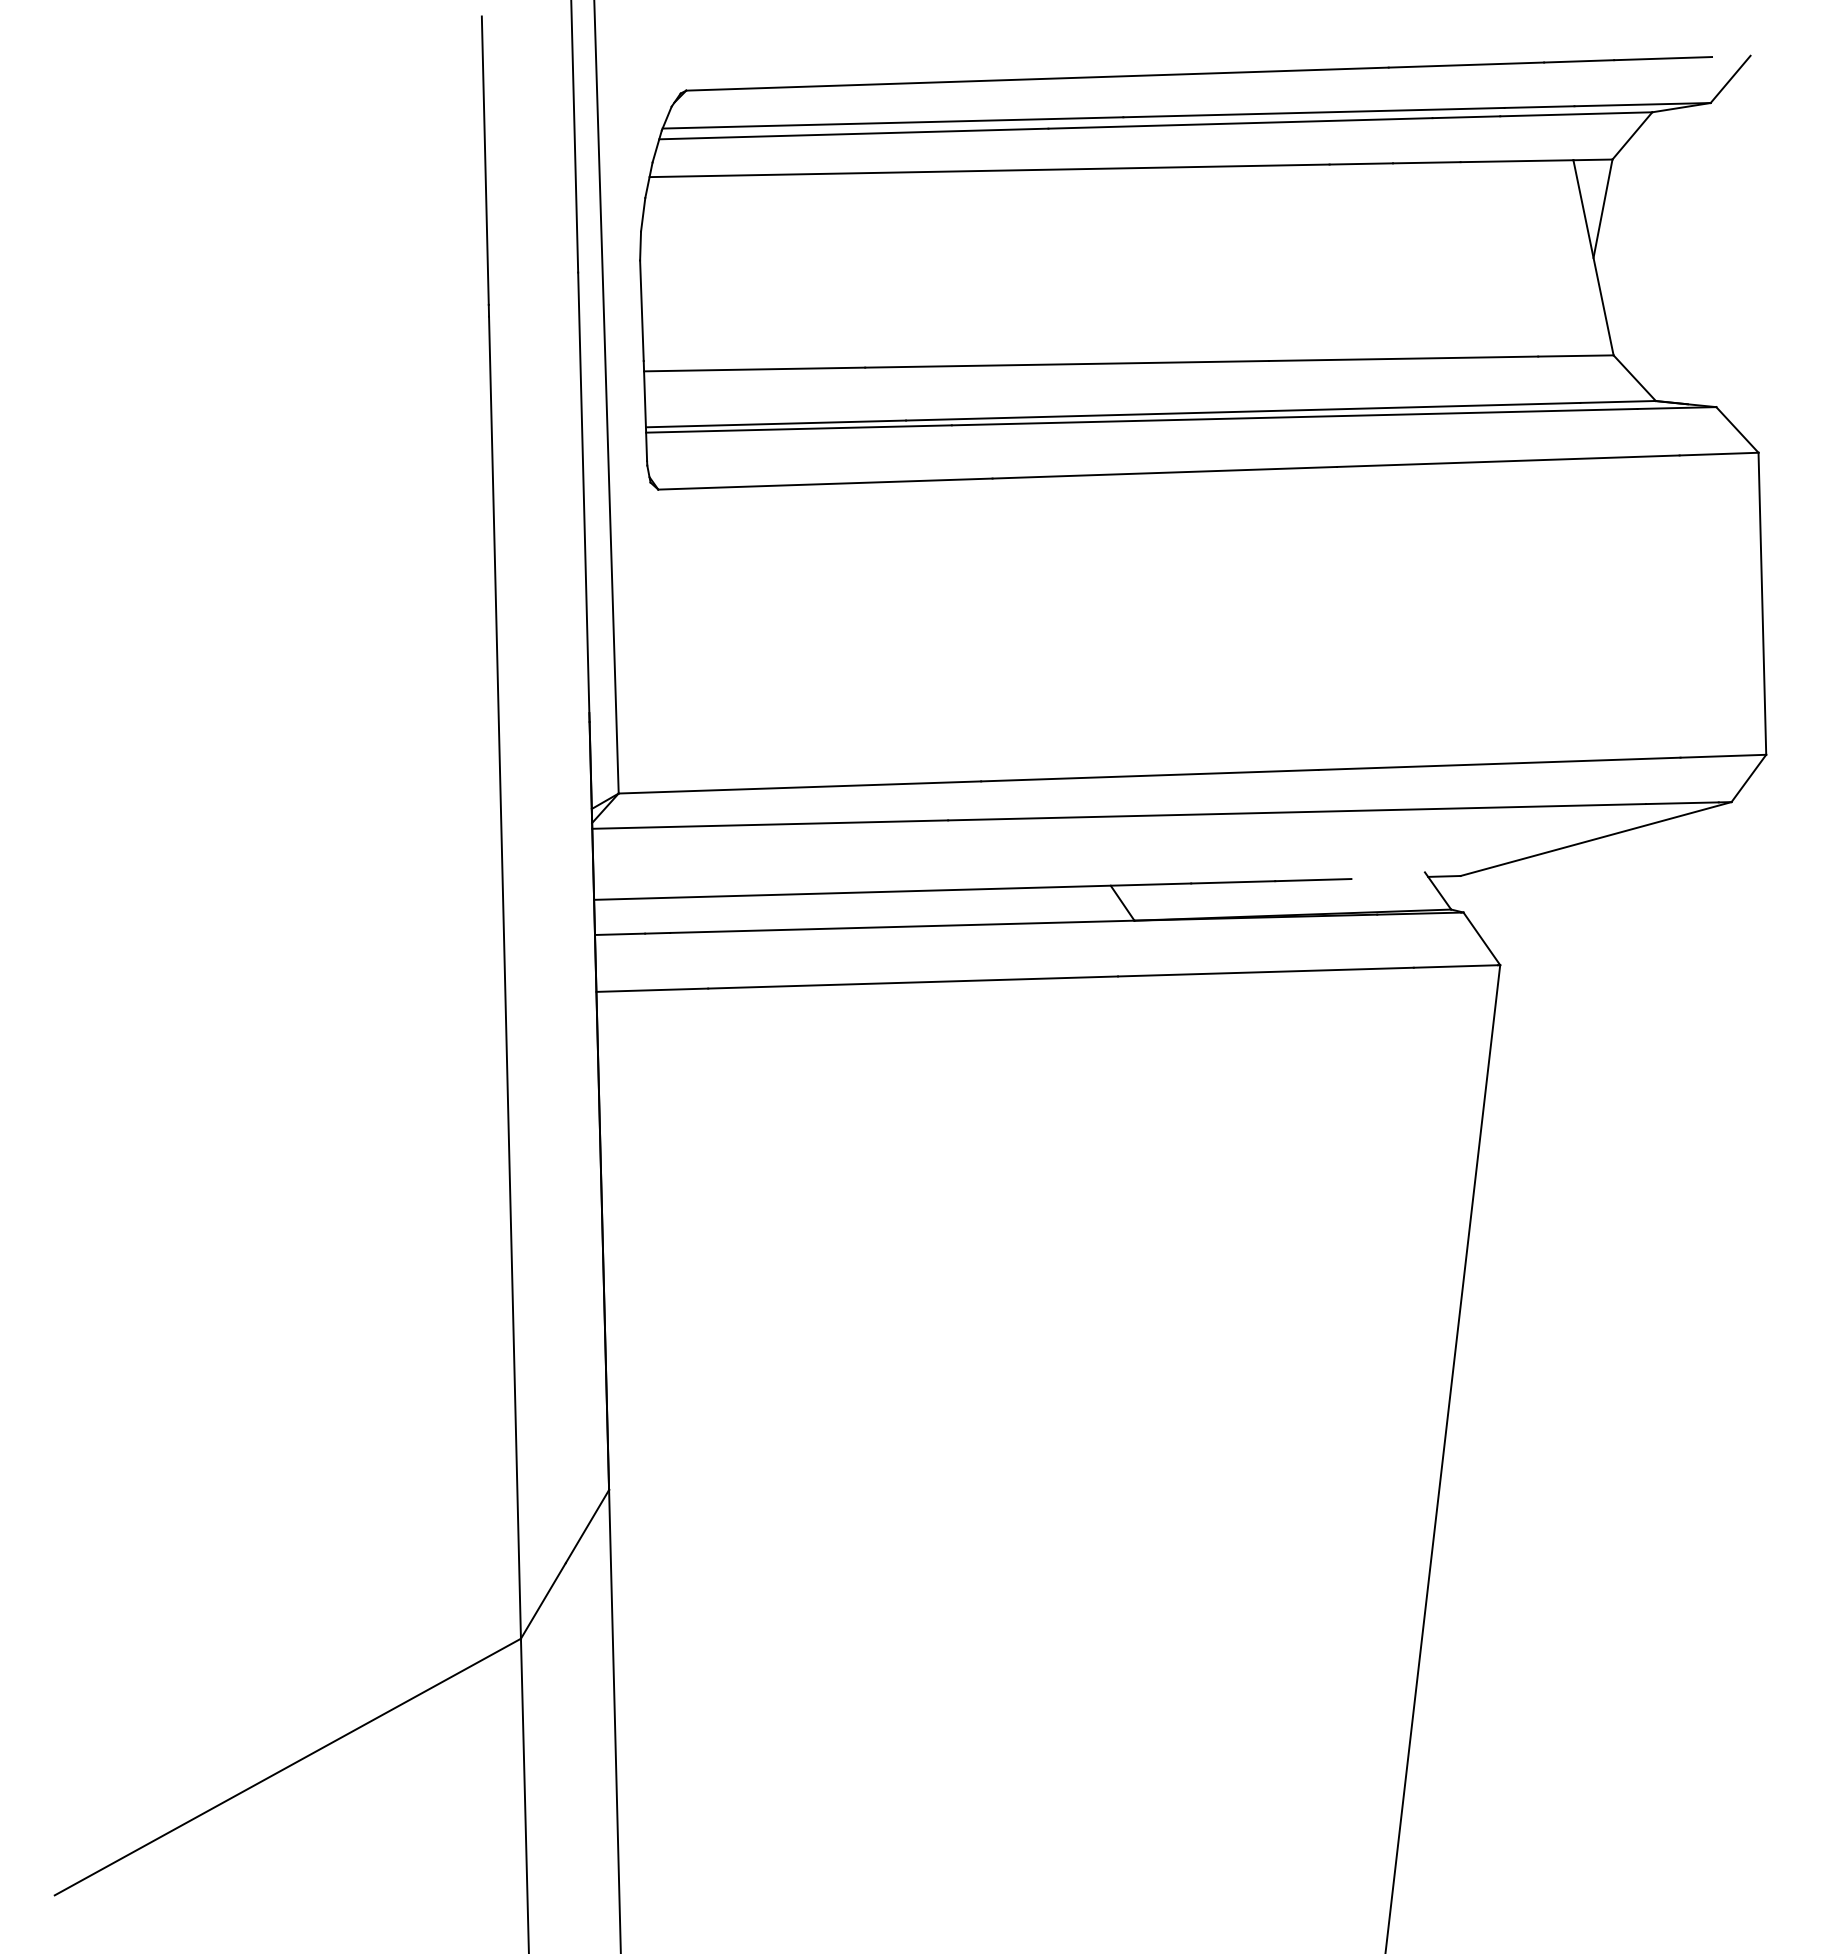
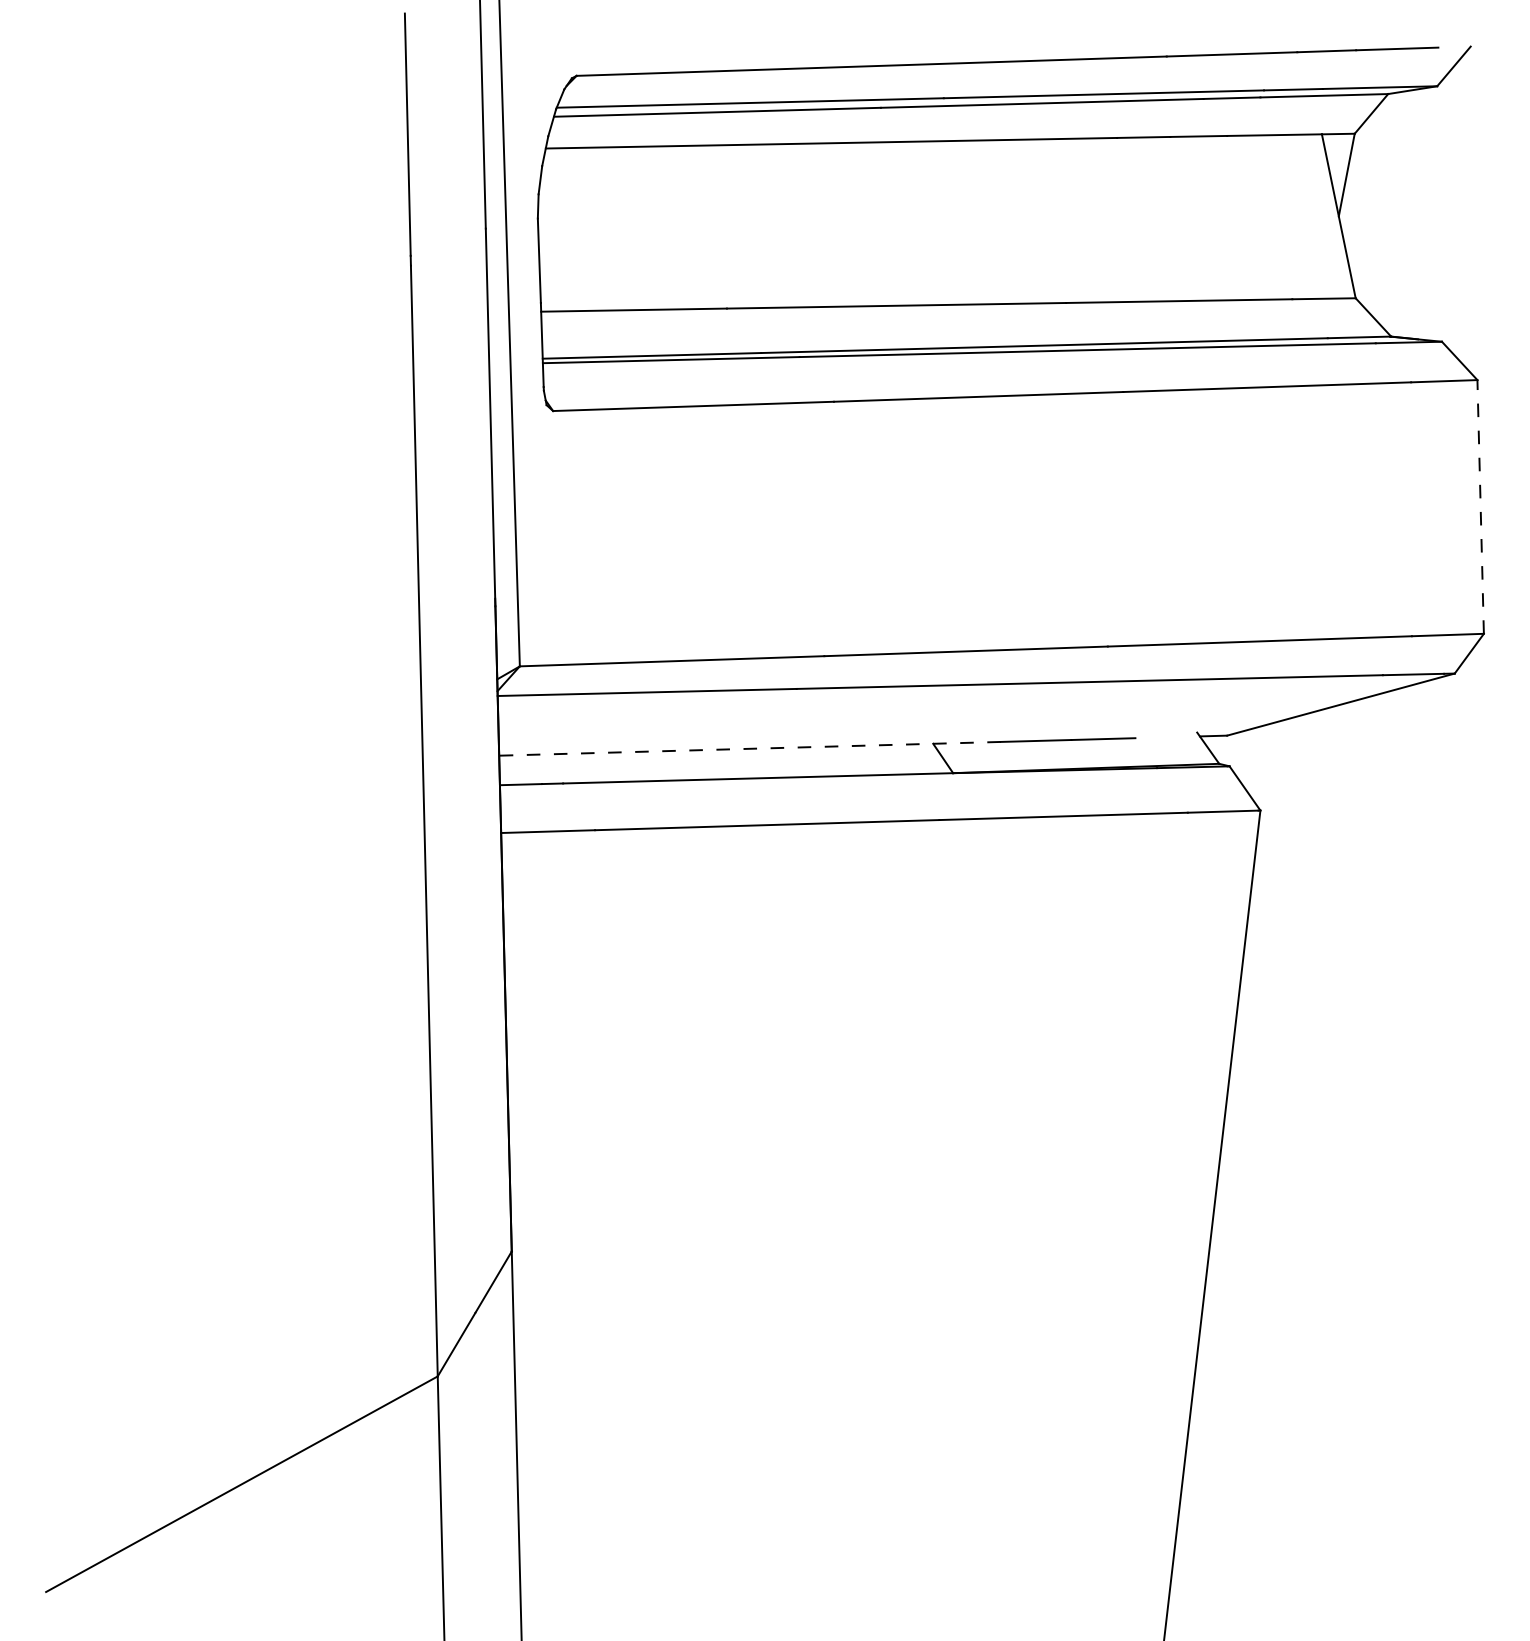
line: (1762, 603) -> (1480, 506), solid -> dashed
line: (892, 891) -> (749, 748), solid -> dashed

